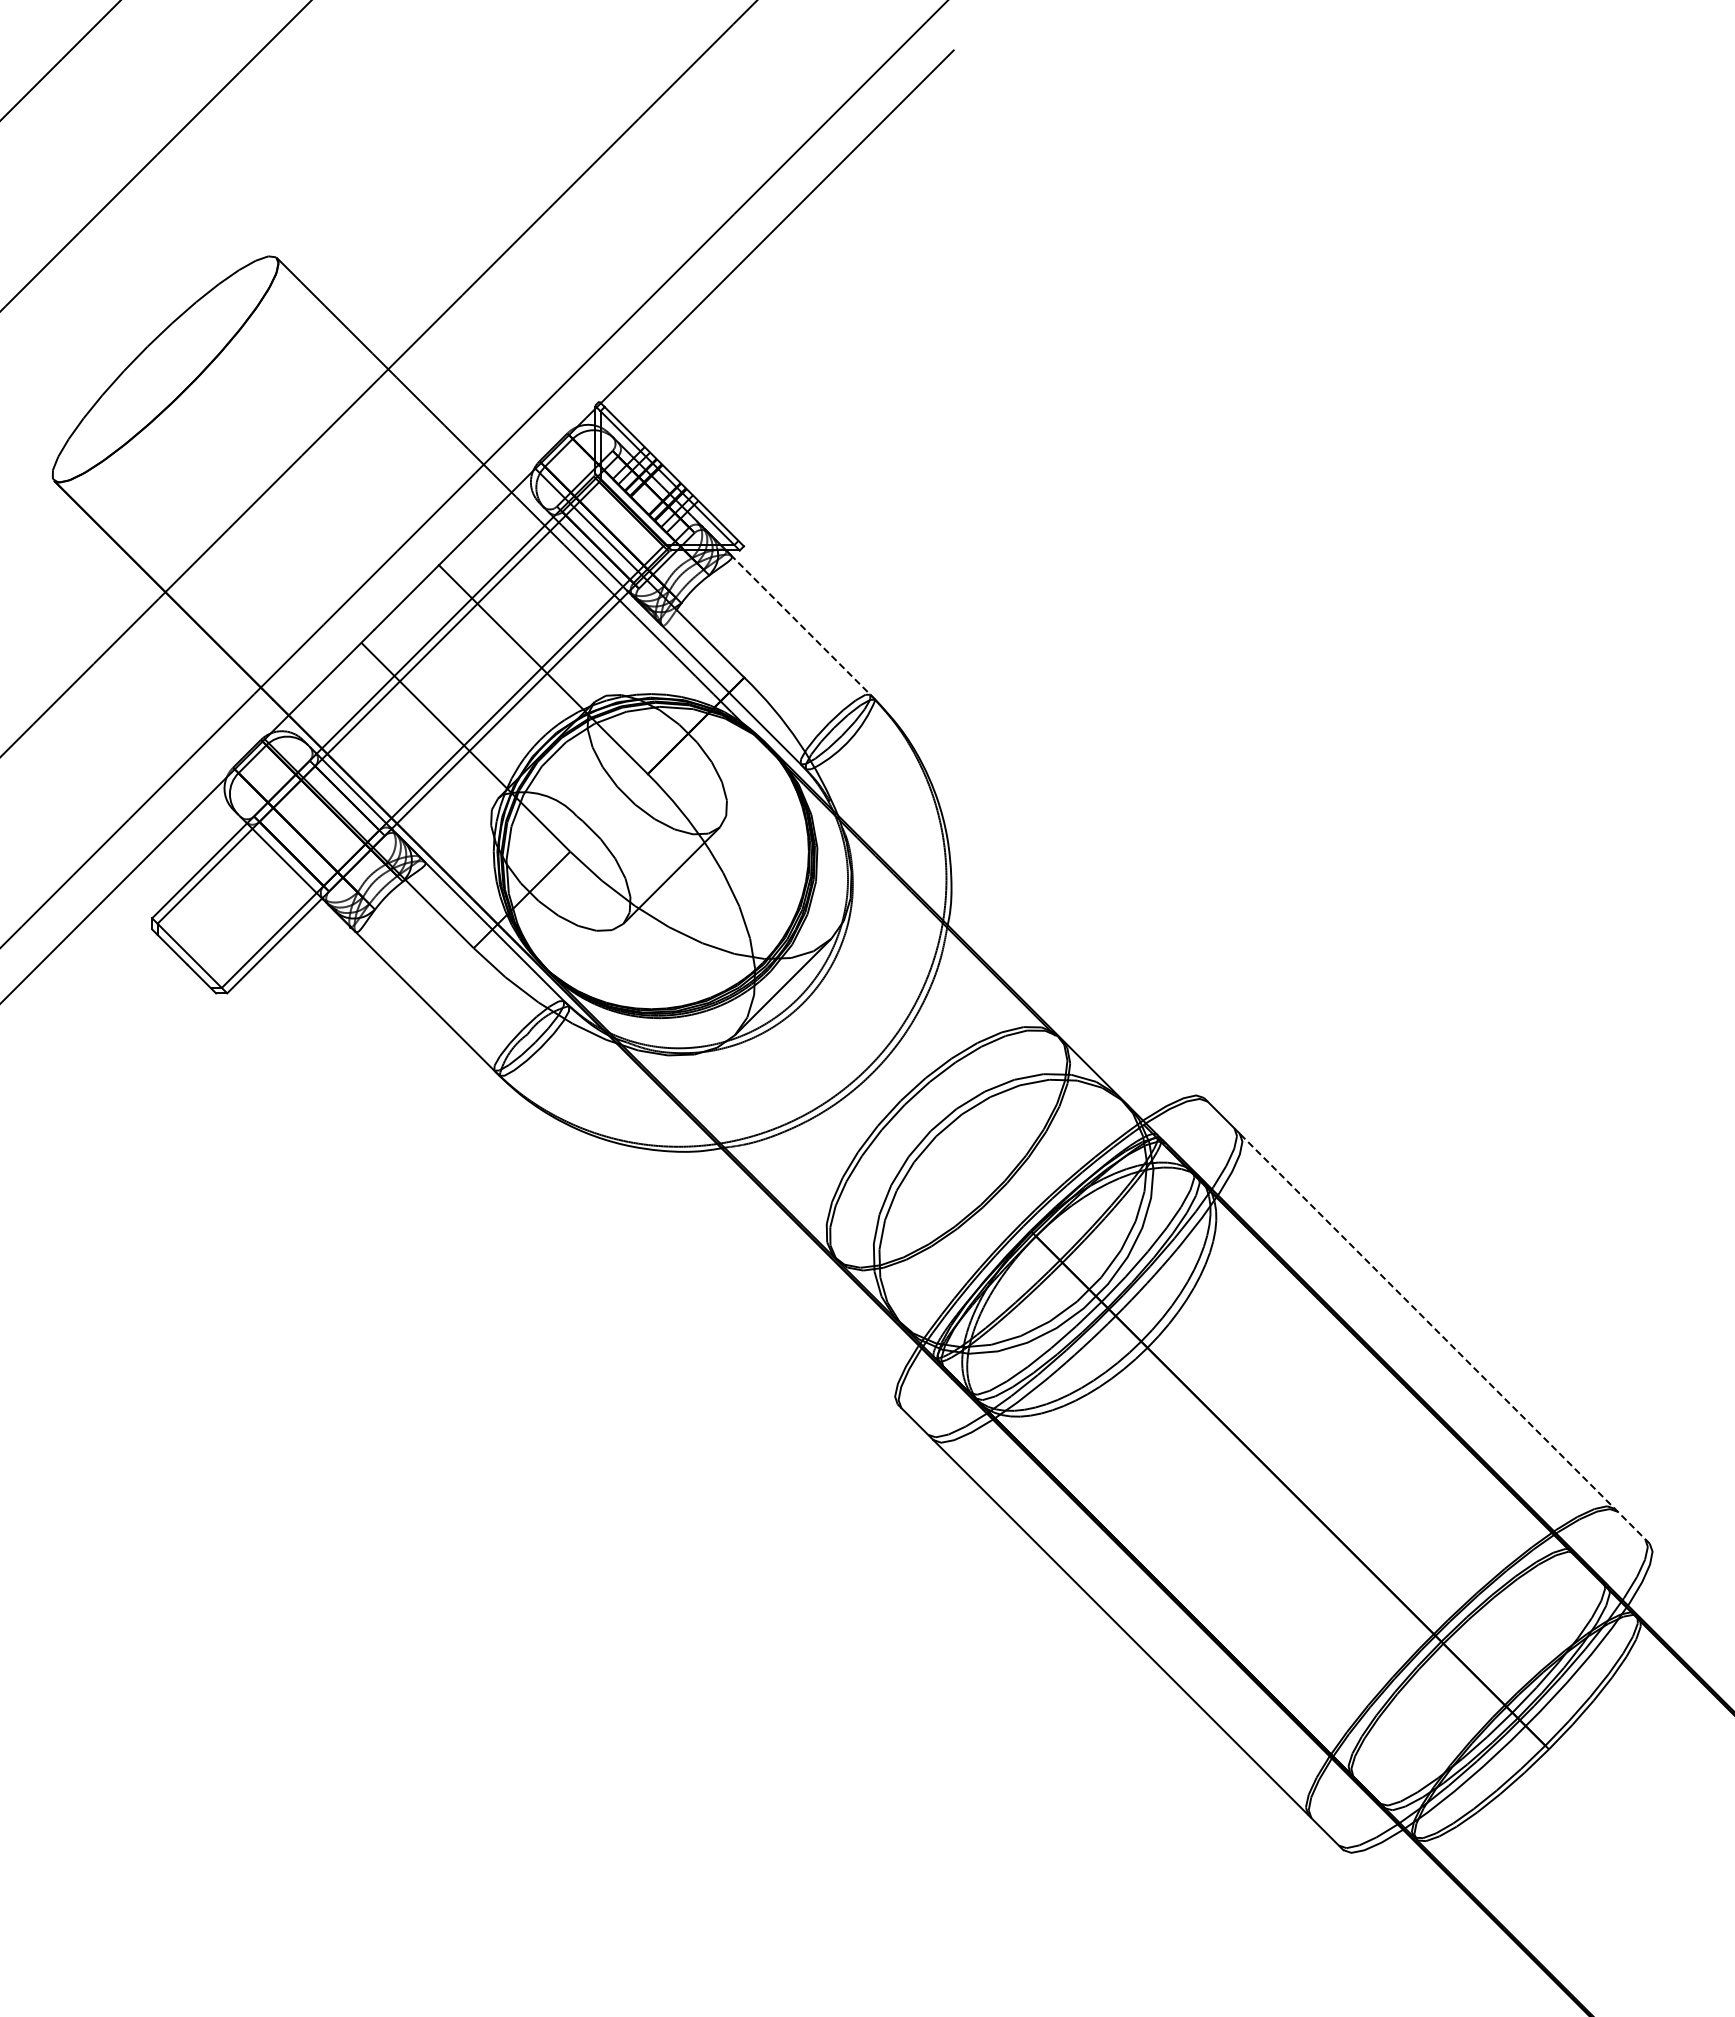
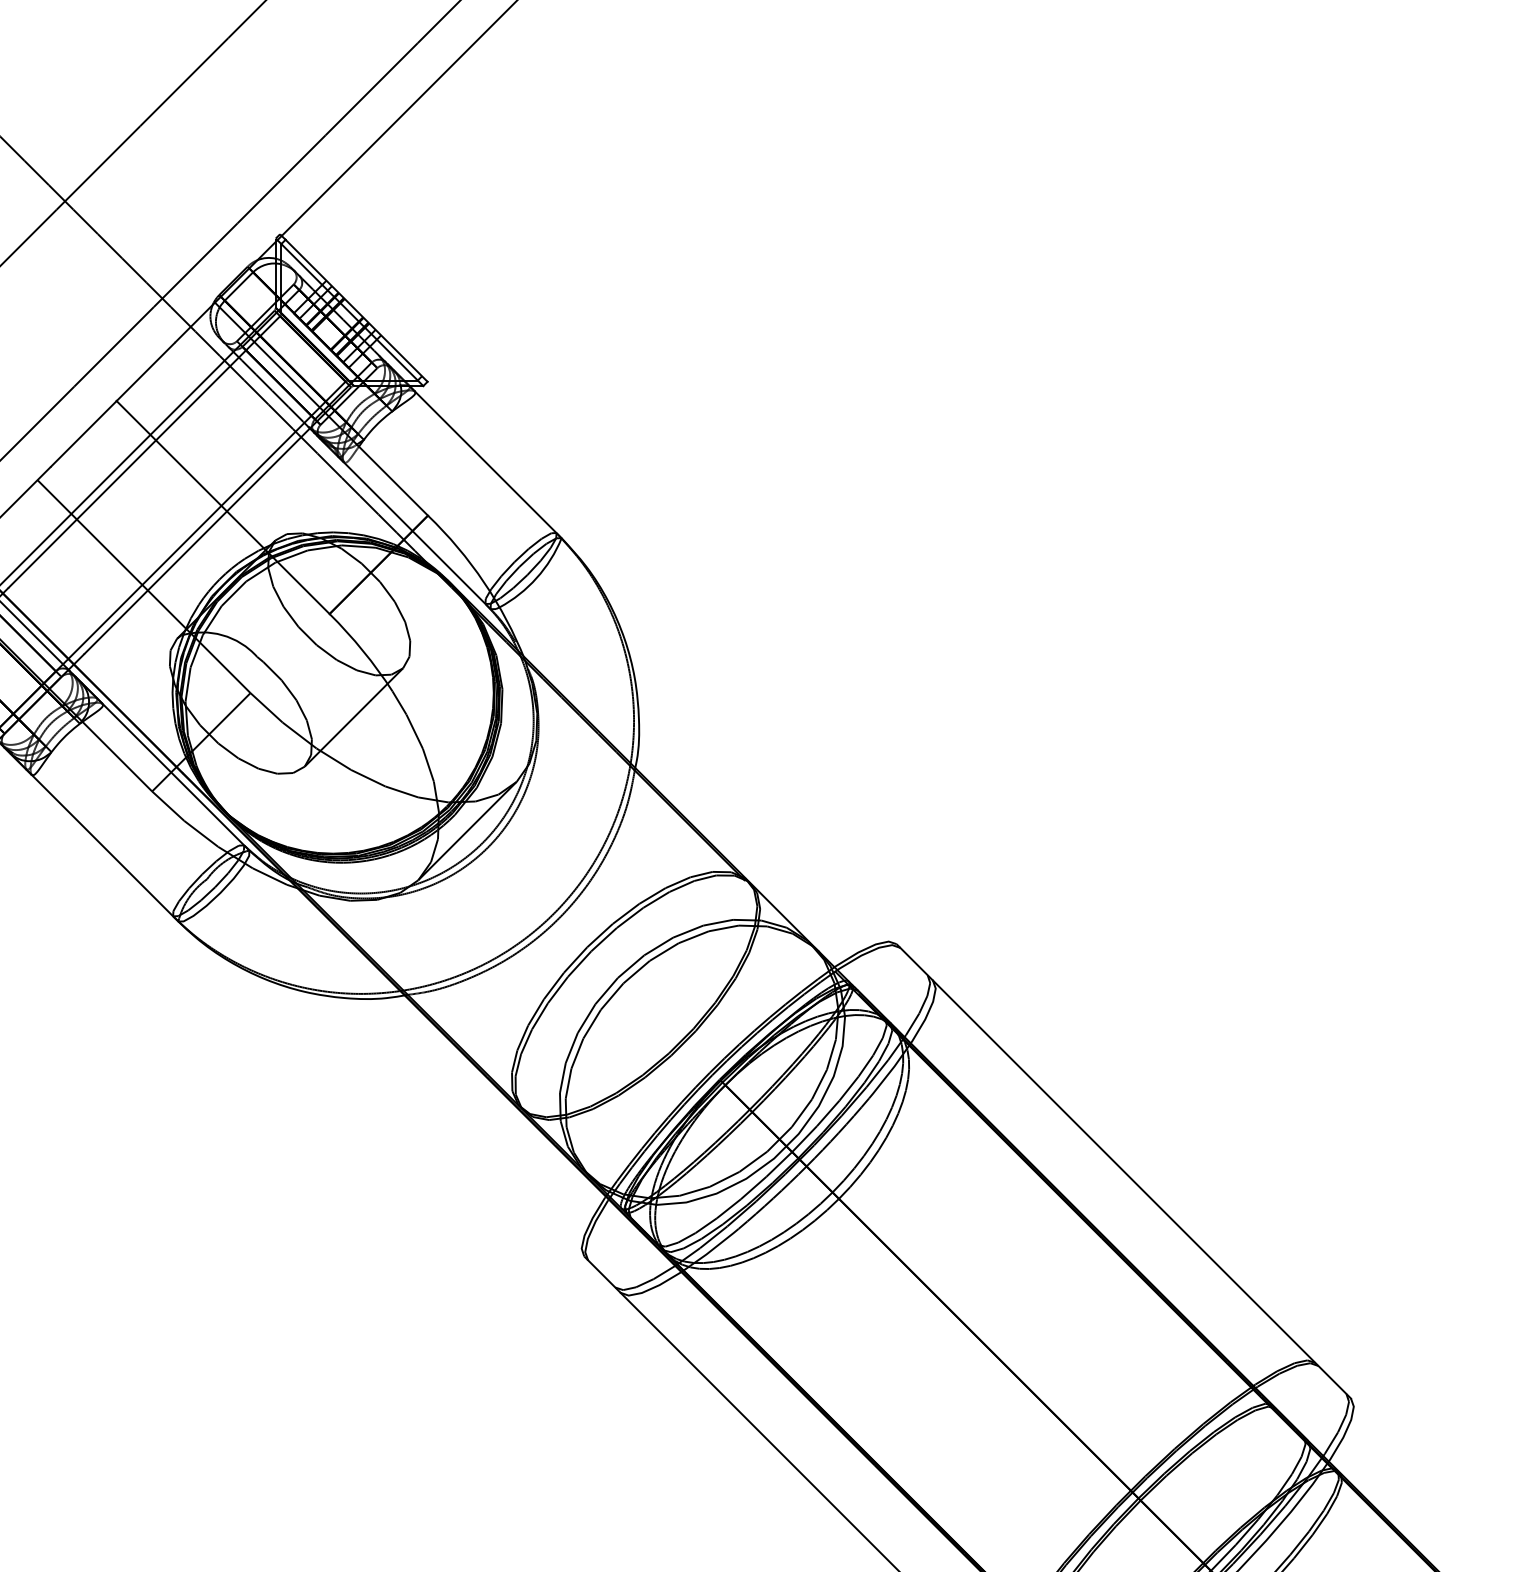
line: (803, 627) -> (488, 464), dashed -> solid
line: (1444, 1338) -> (1141, 1189), dashed -> solid

